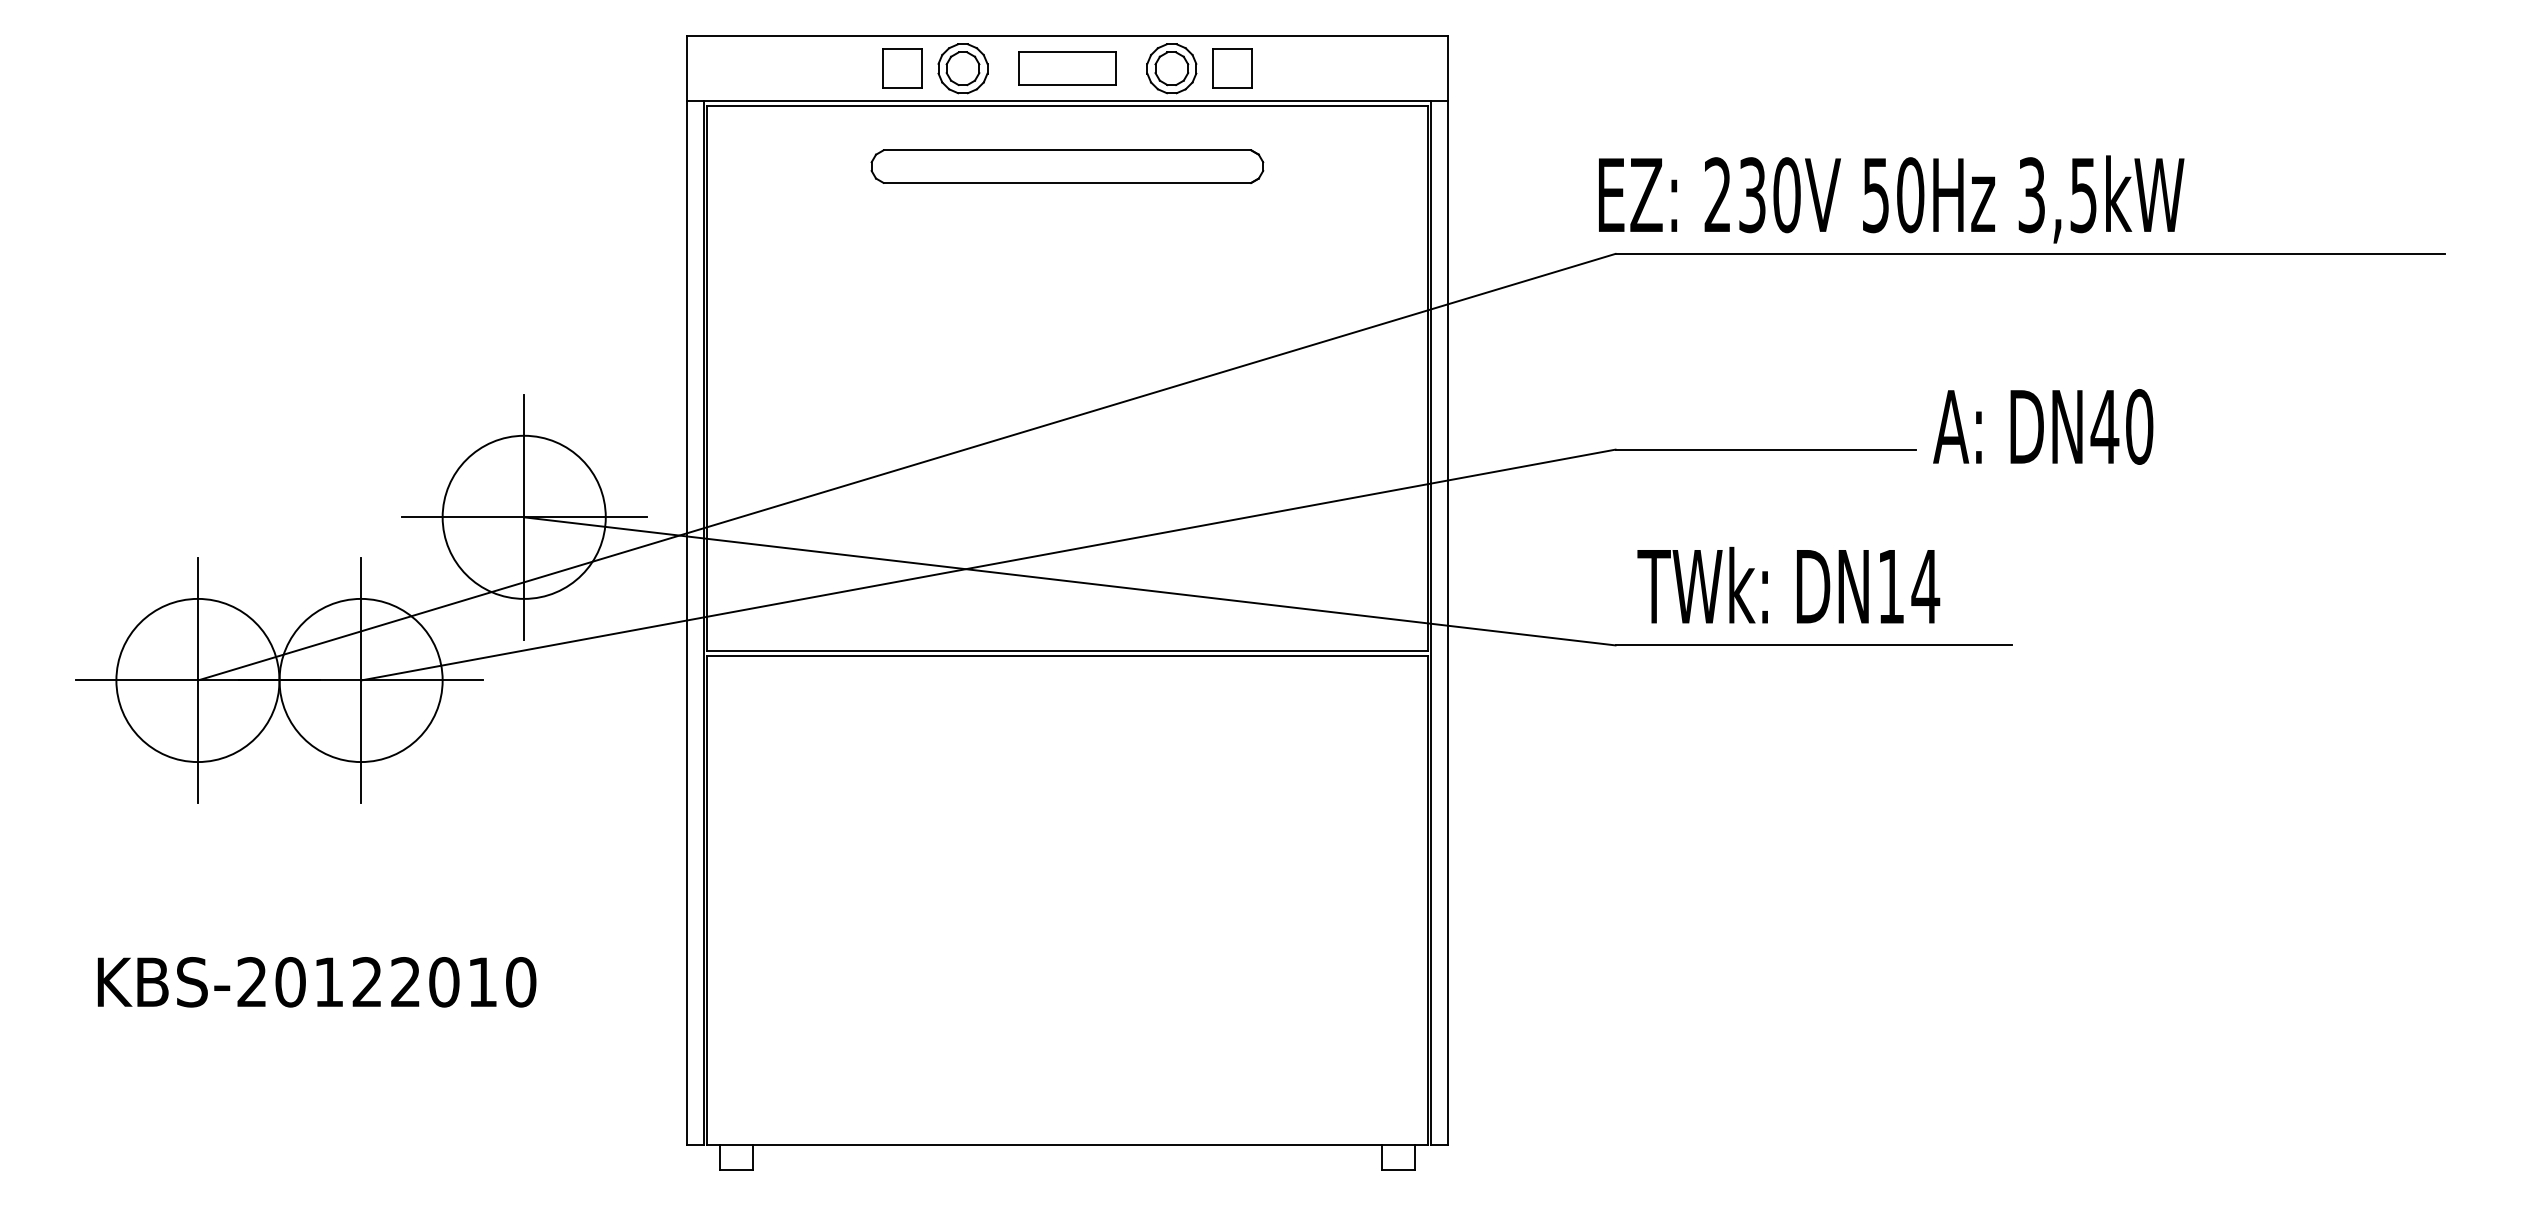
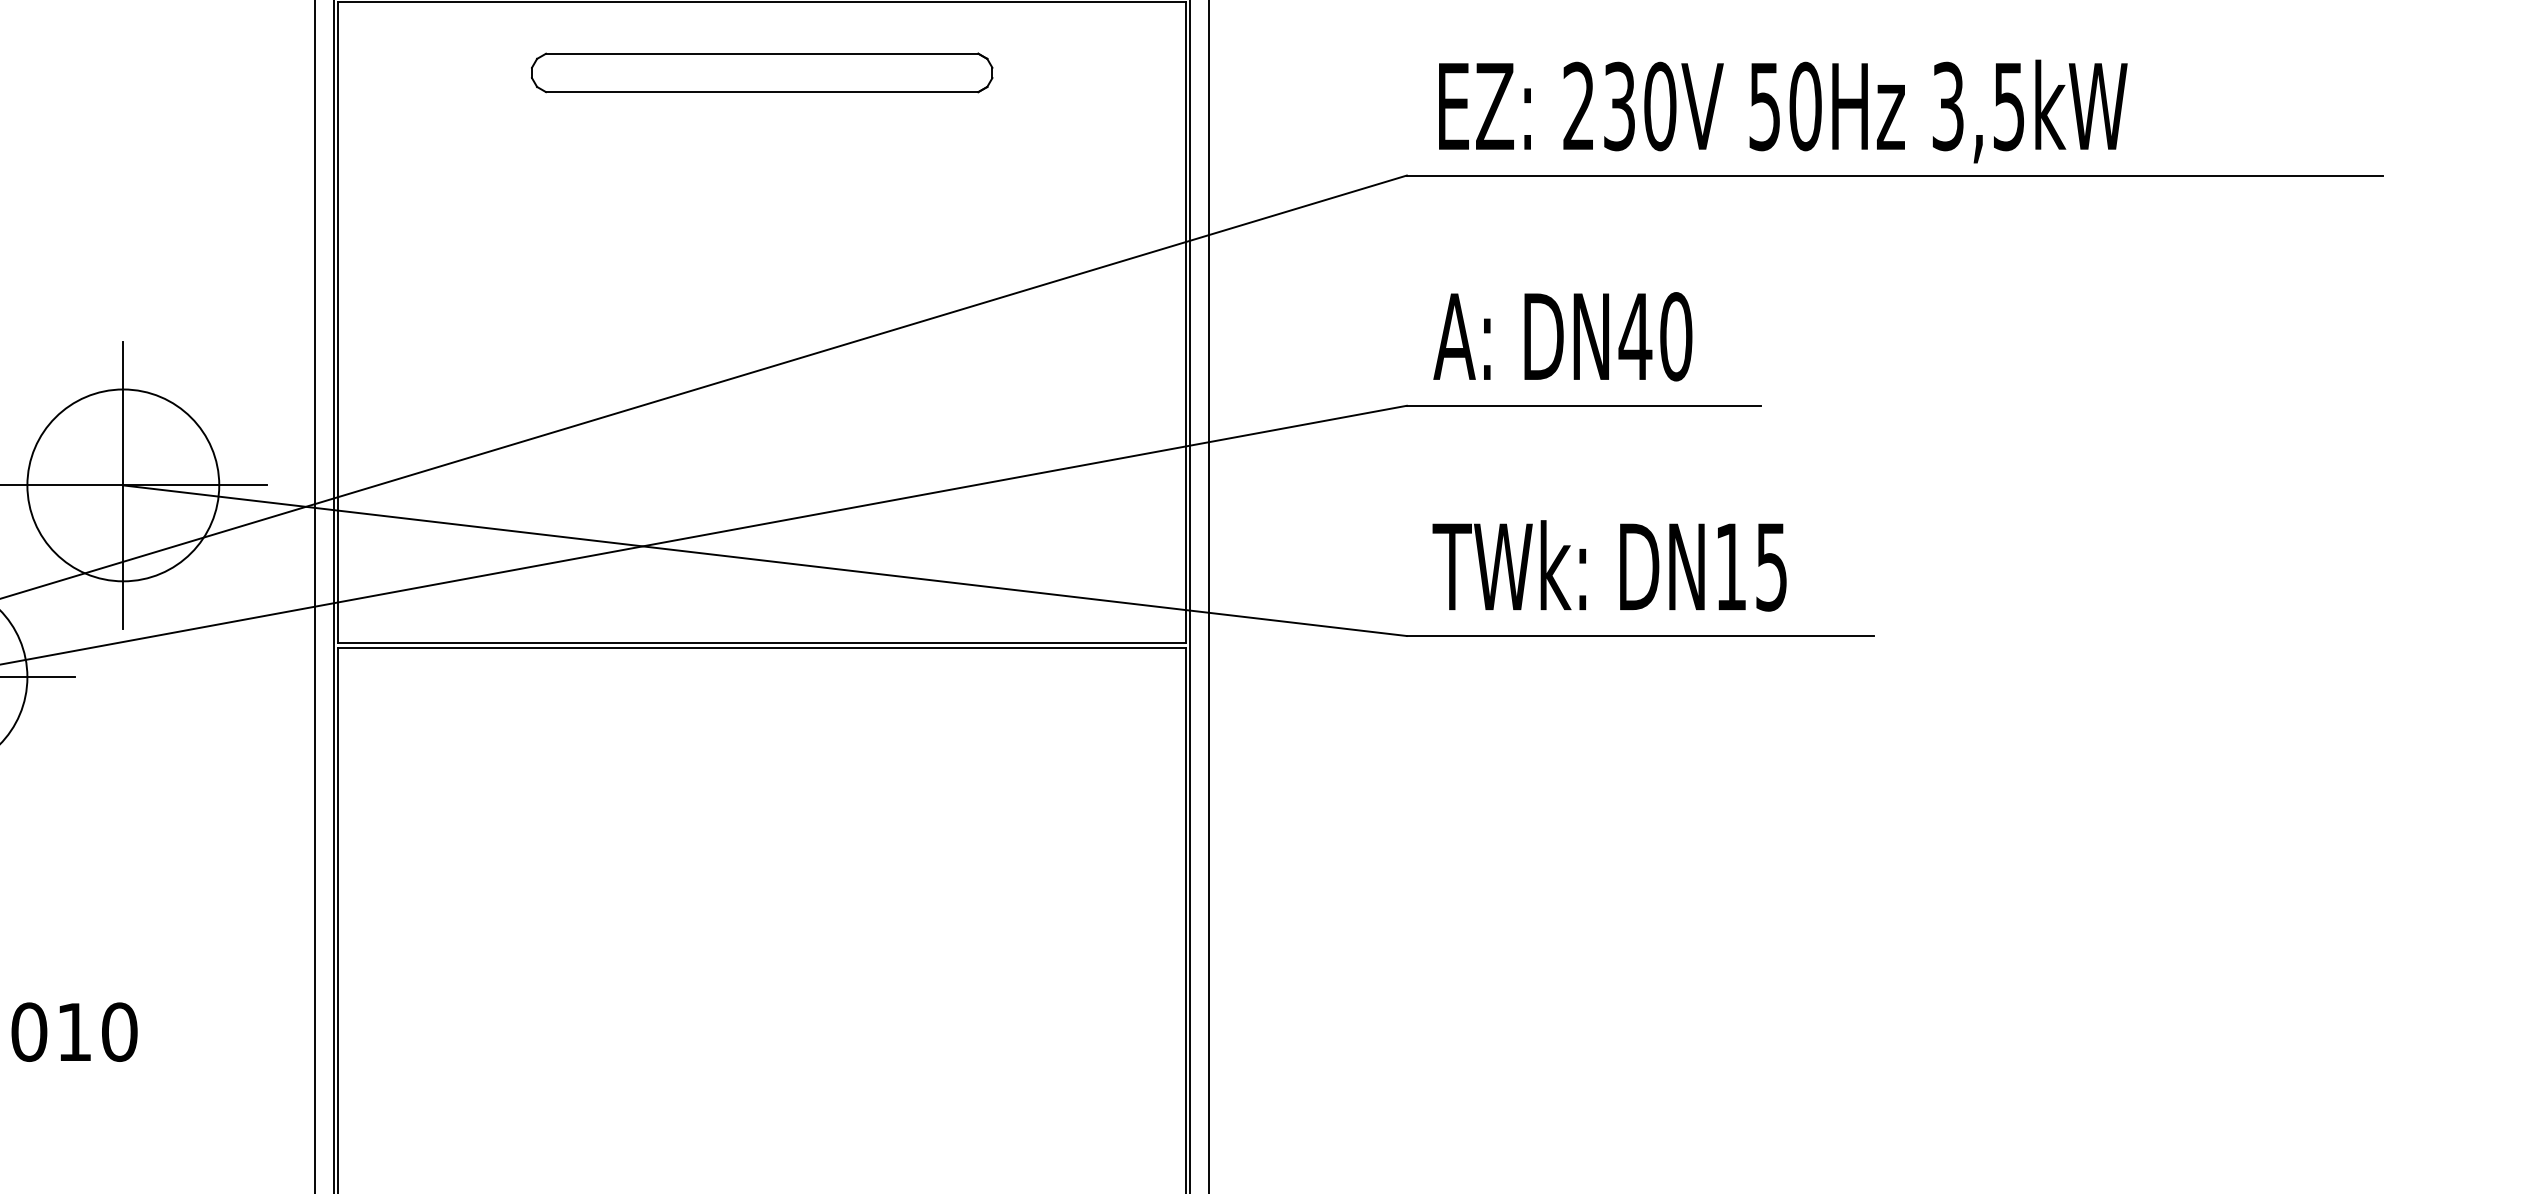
text: (1891, 199) -> (1783, 111), moved
text: (2043, 426) -> (1563, 336), moved
text: (1925, 587) -> (1771, 567), DN14 -> DN15

